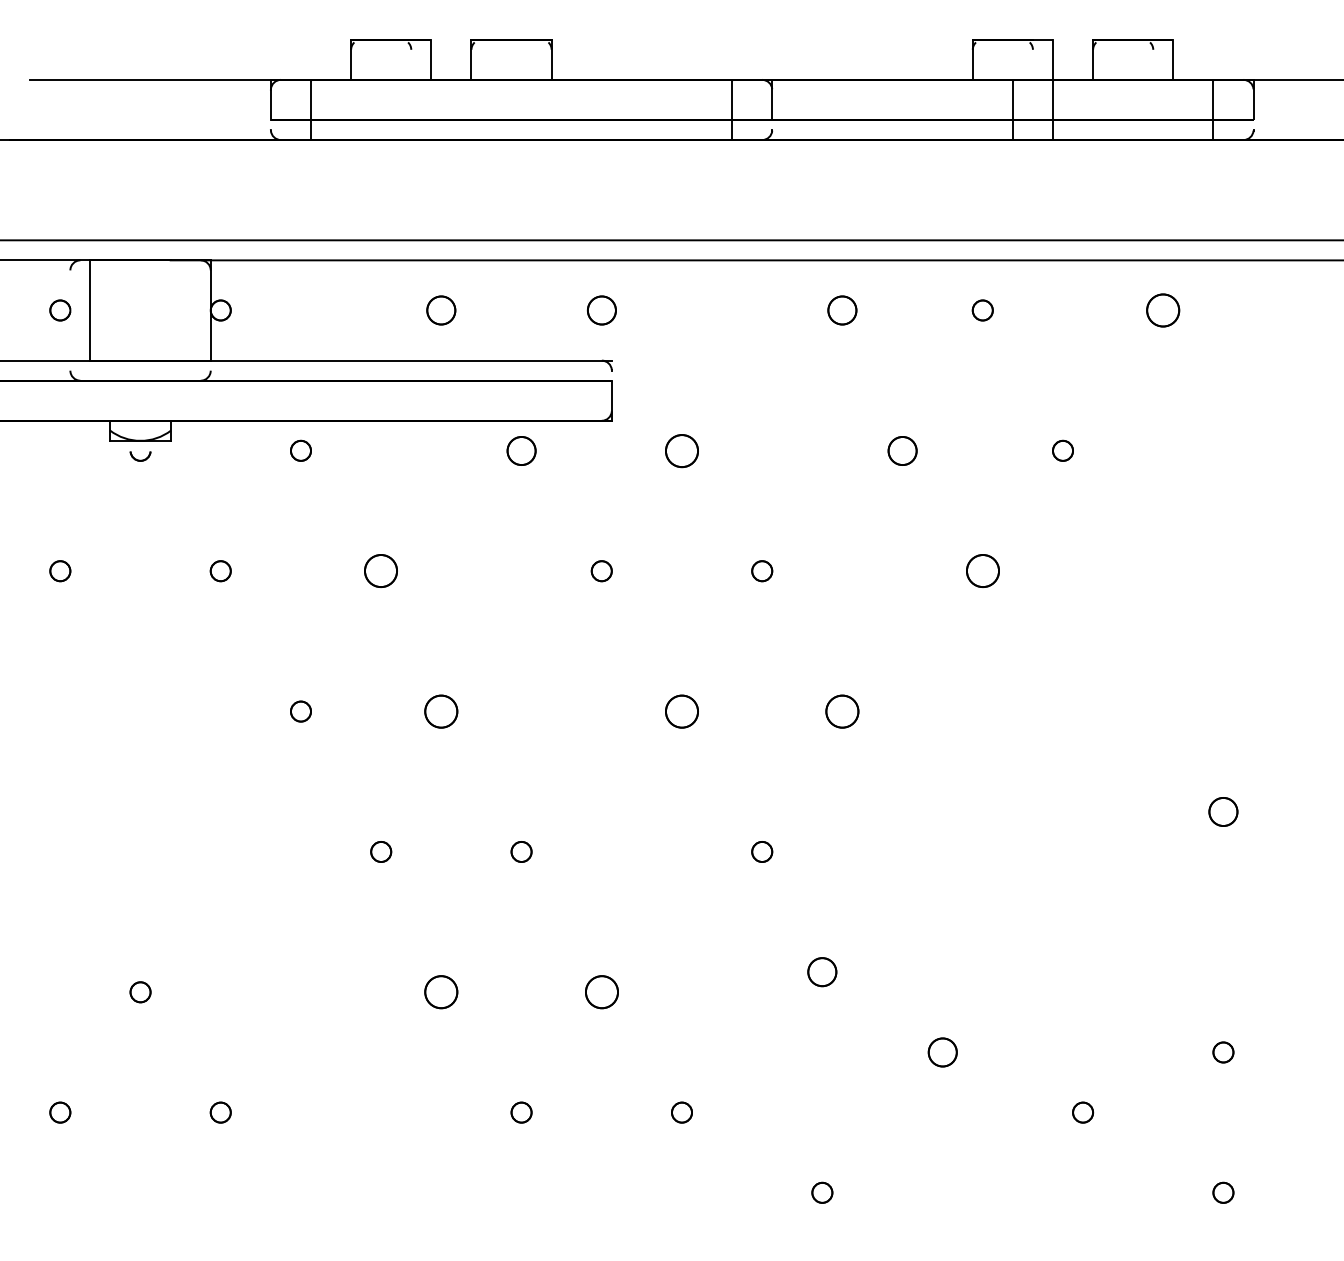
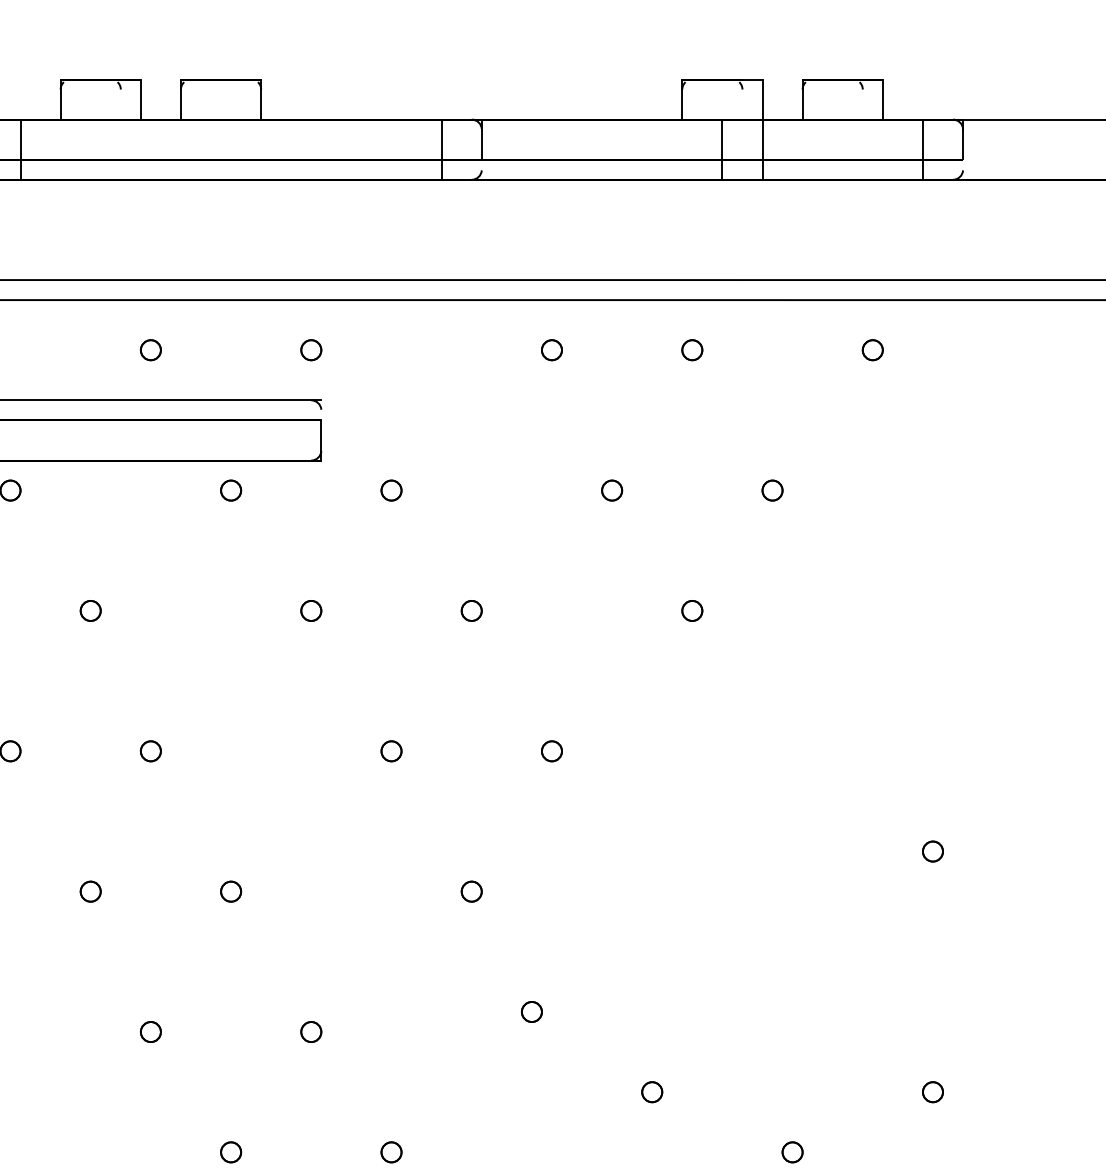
part: (441, 310) -> (151, 350), size x0.71
part: (601, 310) -> (311, 350), size x0.71
part: (842, 310) -> (552, 350), size x0.71
part: (1163, 310) -> (873, 350), size x0.62
part: (521, 450) -> (231, 490), size x0.71
part: (681, 450) -> (391, 490), size x0.62
part: (902, 450) -> (612, 490), size x0.71
part: (381, 571) -> (91, 611), size x0.62
part: (982, 571) -> (692, 611), size x0.62
part: (441, 711) -> (151, 751), size x0.62
part: (681, 711) -> (391, 751), size x0.62
part: (842, 711) -> (552, 751), size x0.62
part: (1223, 811) -> (933, 851), size x0.71
part: (822, 972) -> (532, 1012), size x0.71
part: (441, 992) -> (151, 1032), size x0.62
part: (601, 992) -> (311, 1032), size x0.62
part: (942, 1052) -> (652, 1092), size x0.71

